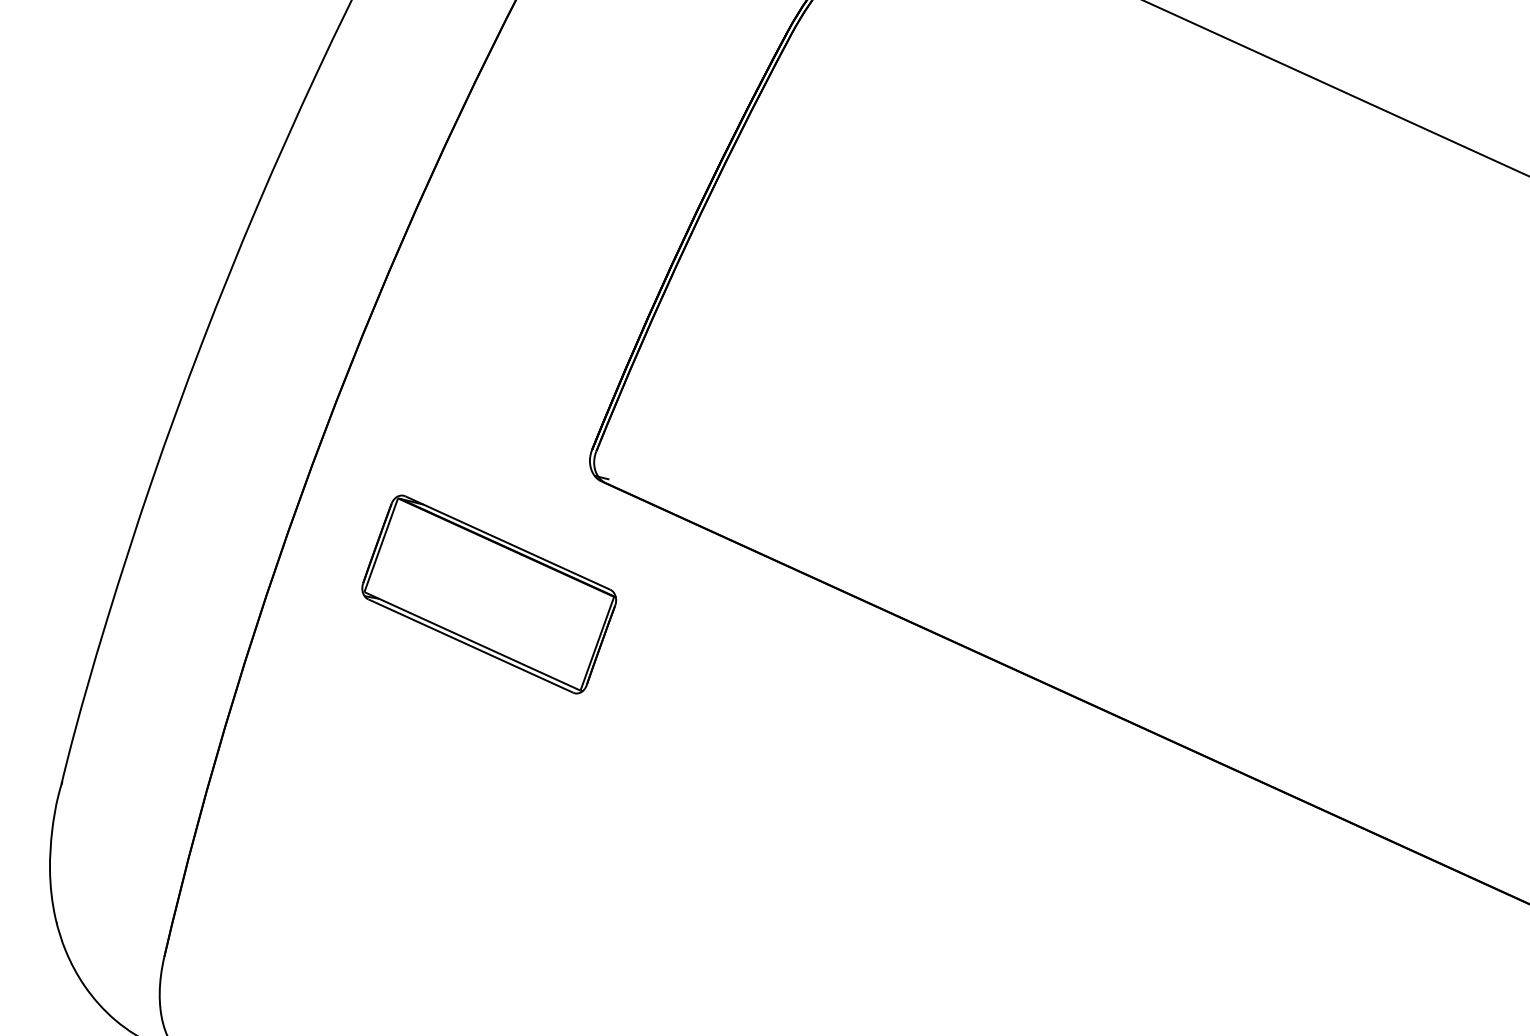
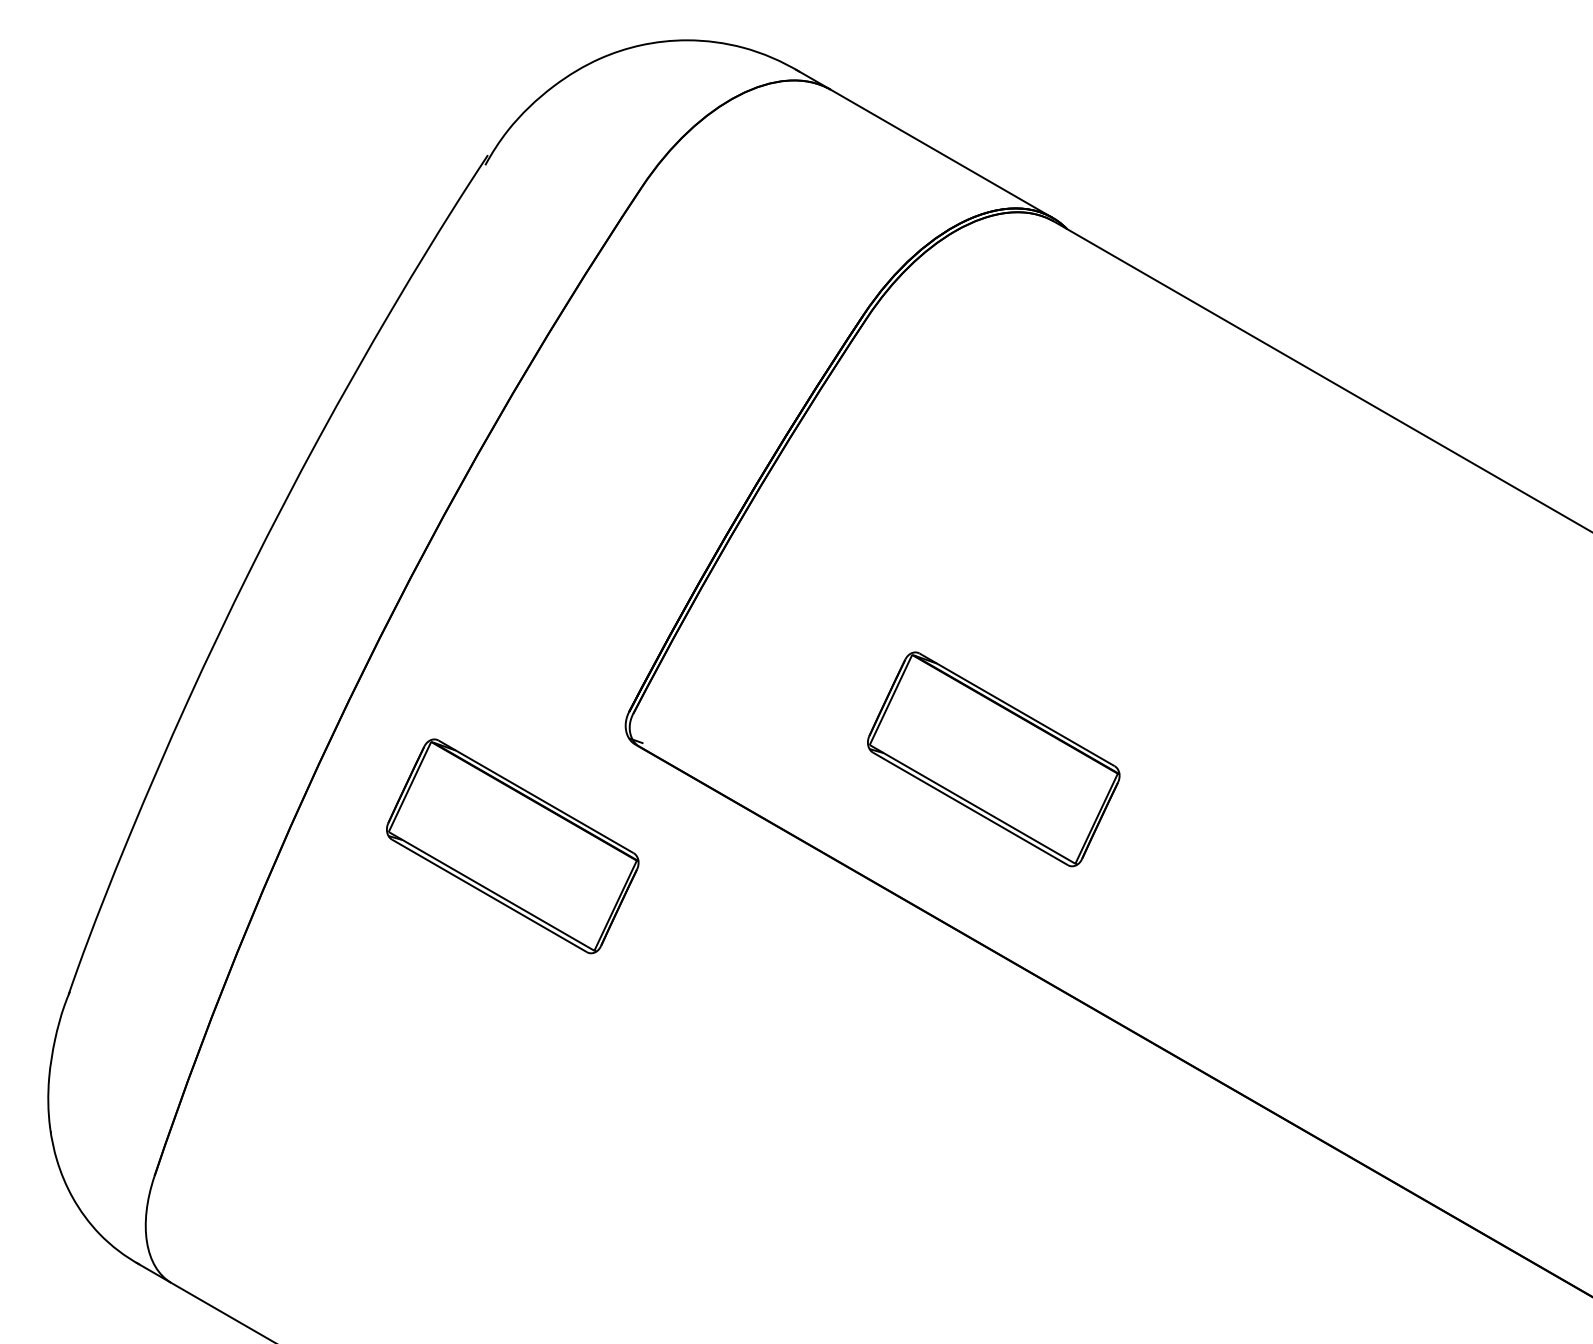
part: (959, 461) -> (993, 759), added

